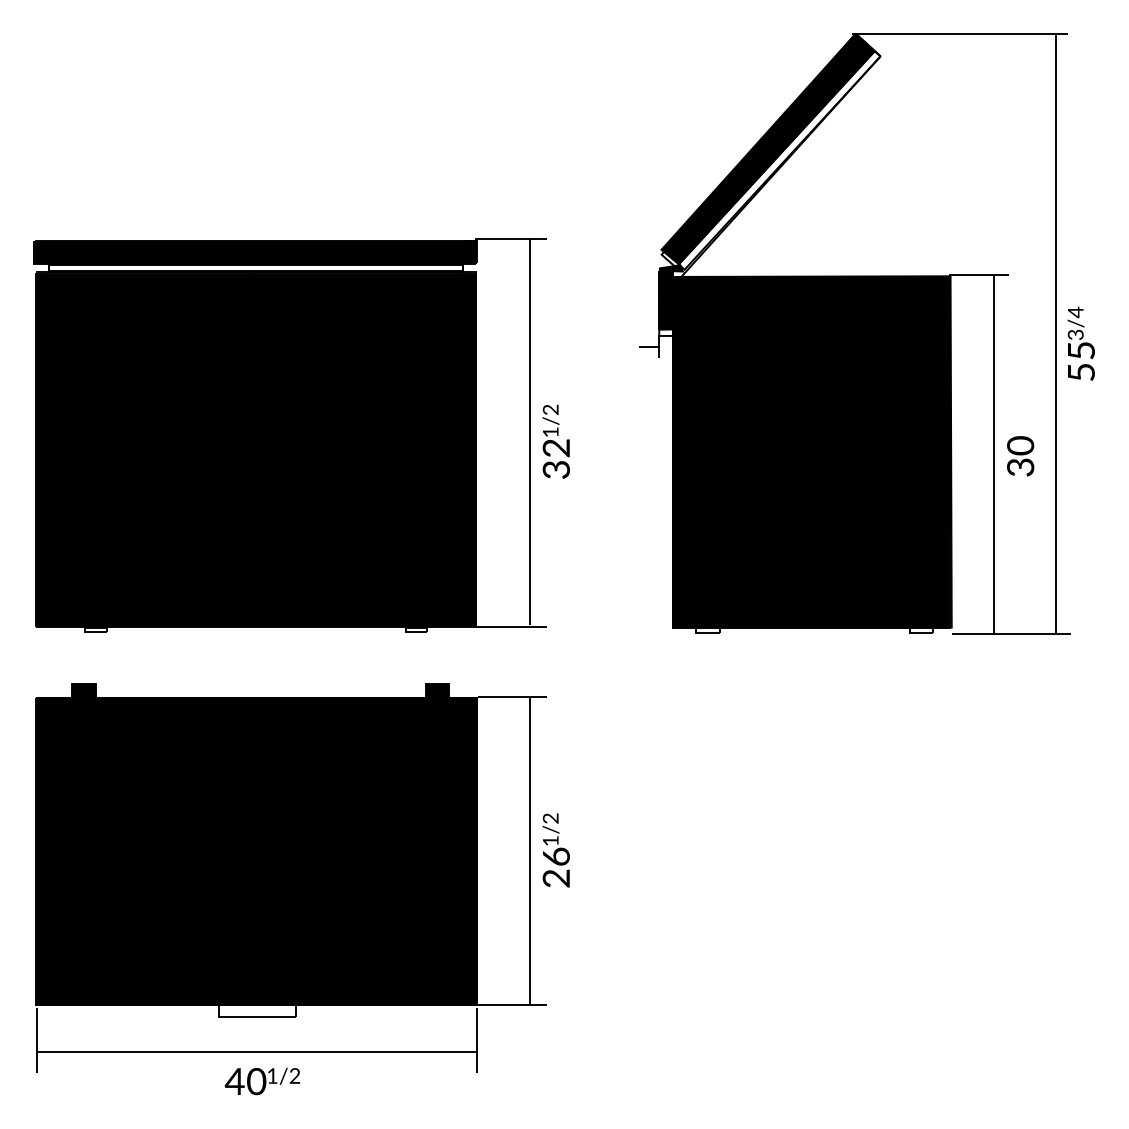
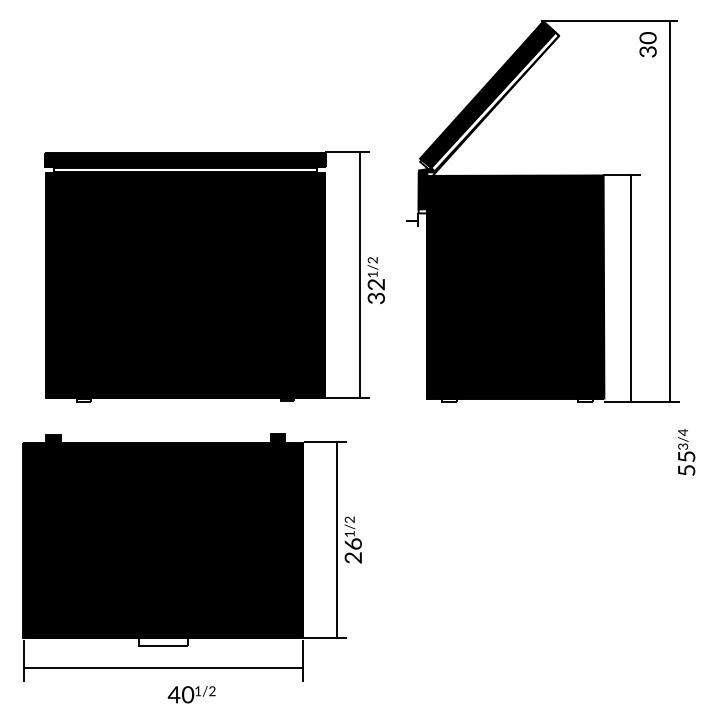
text: (1081, 344) -> (686, 452), moved
part: (301, 435) -> (214, 276), moved
text: (1019, 455) -> (647, 44), moved
text: (262, 1081) -> (191, 694), moved

